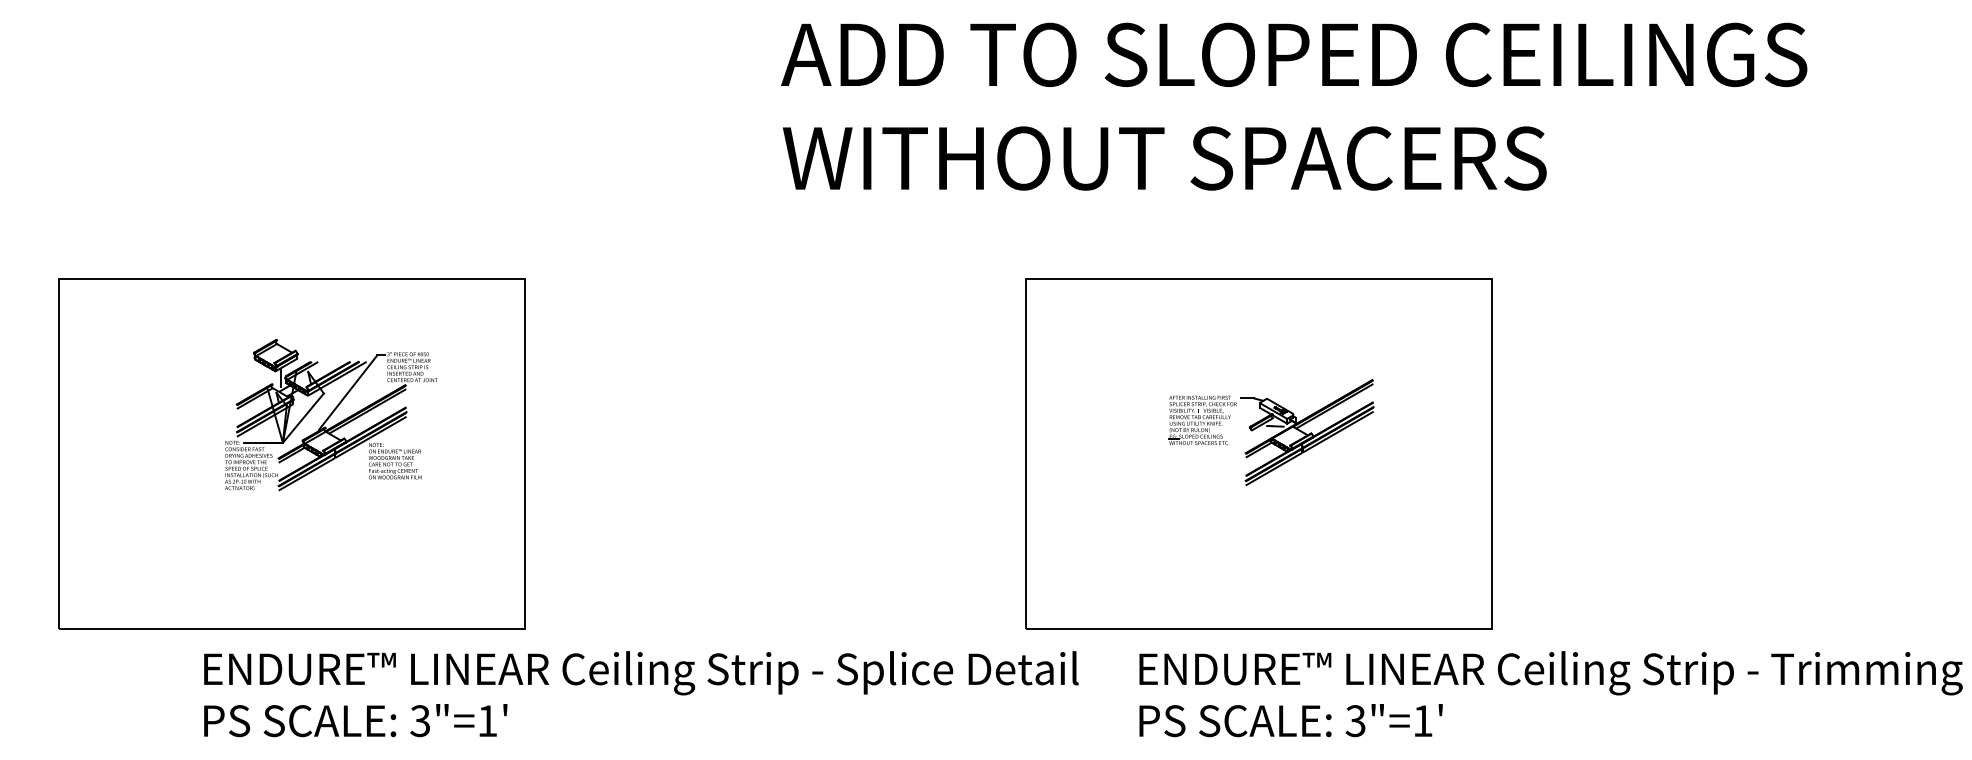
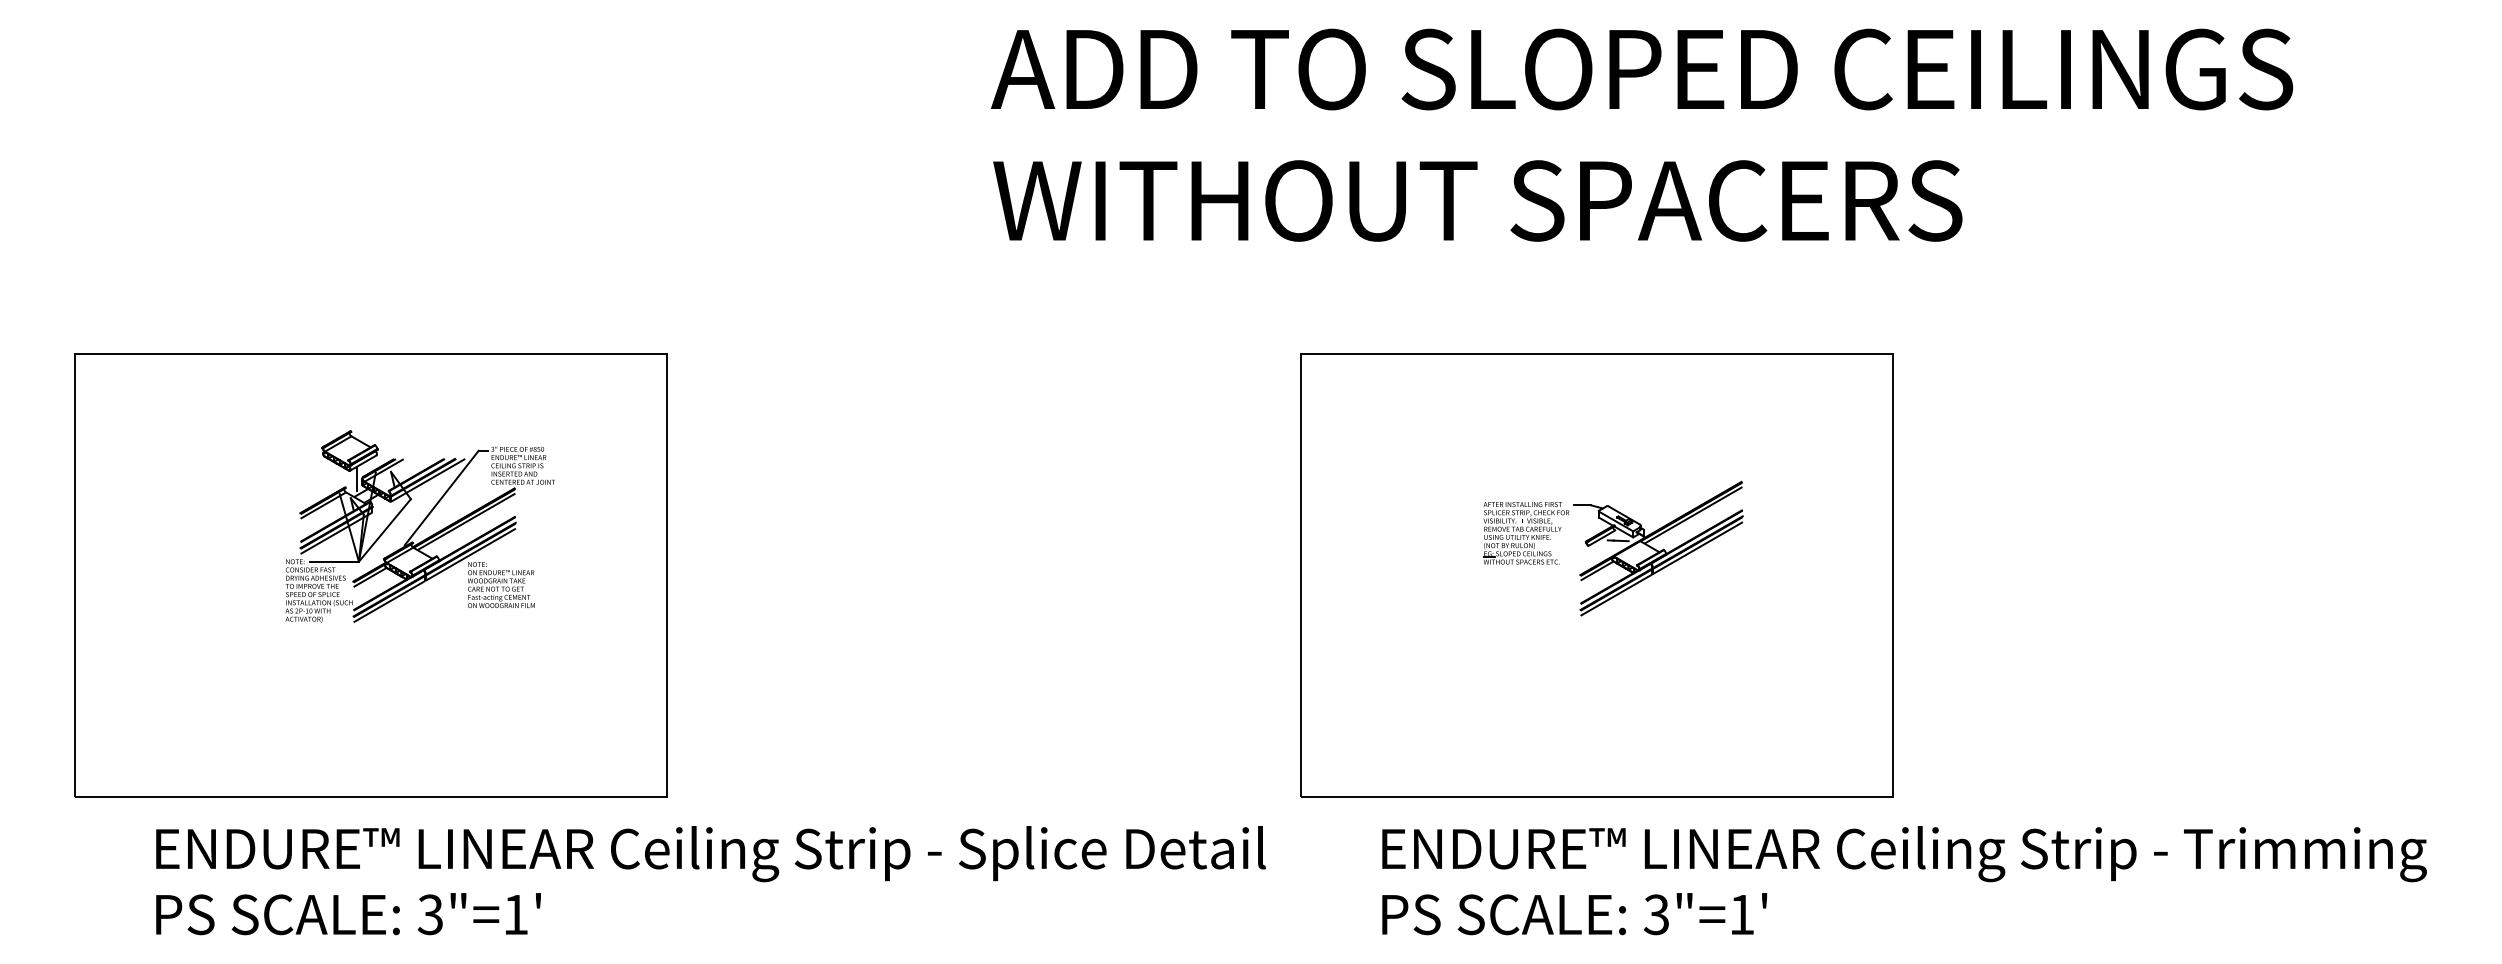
text: (641, 694) -> (711, 881), moved
text: (1550, 694) -> (1903, 881), moved

